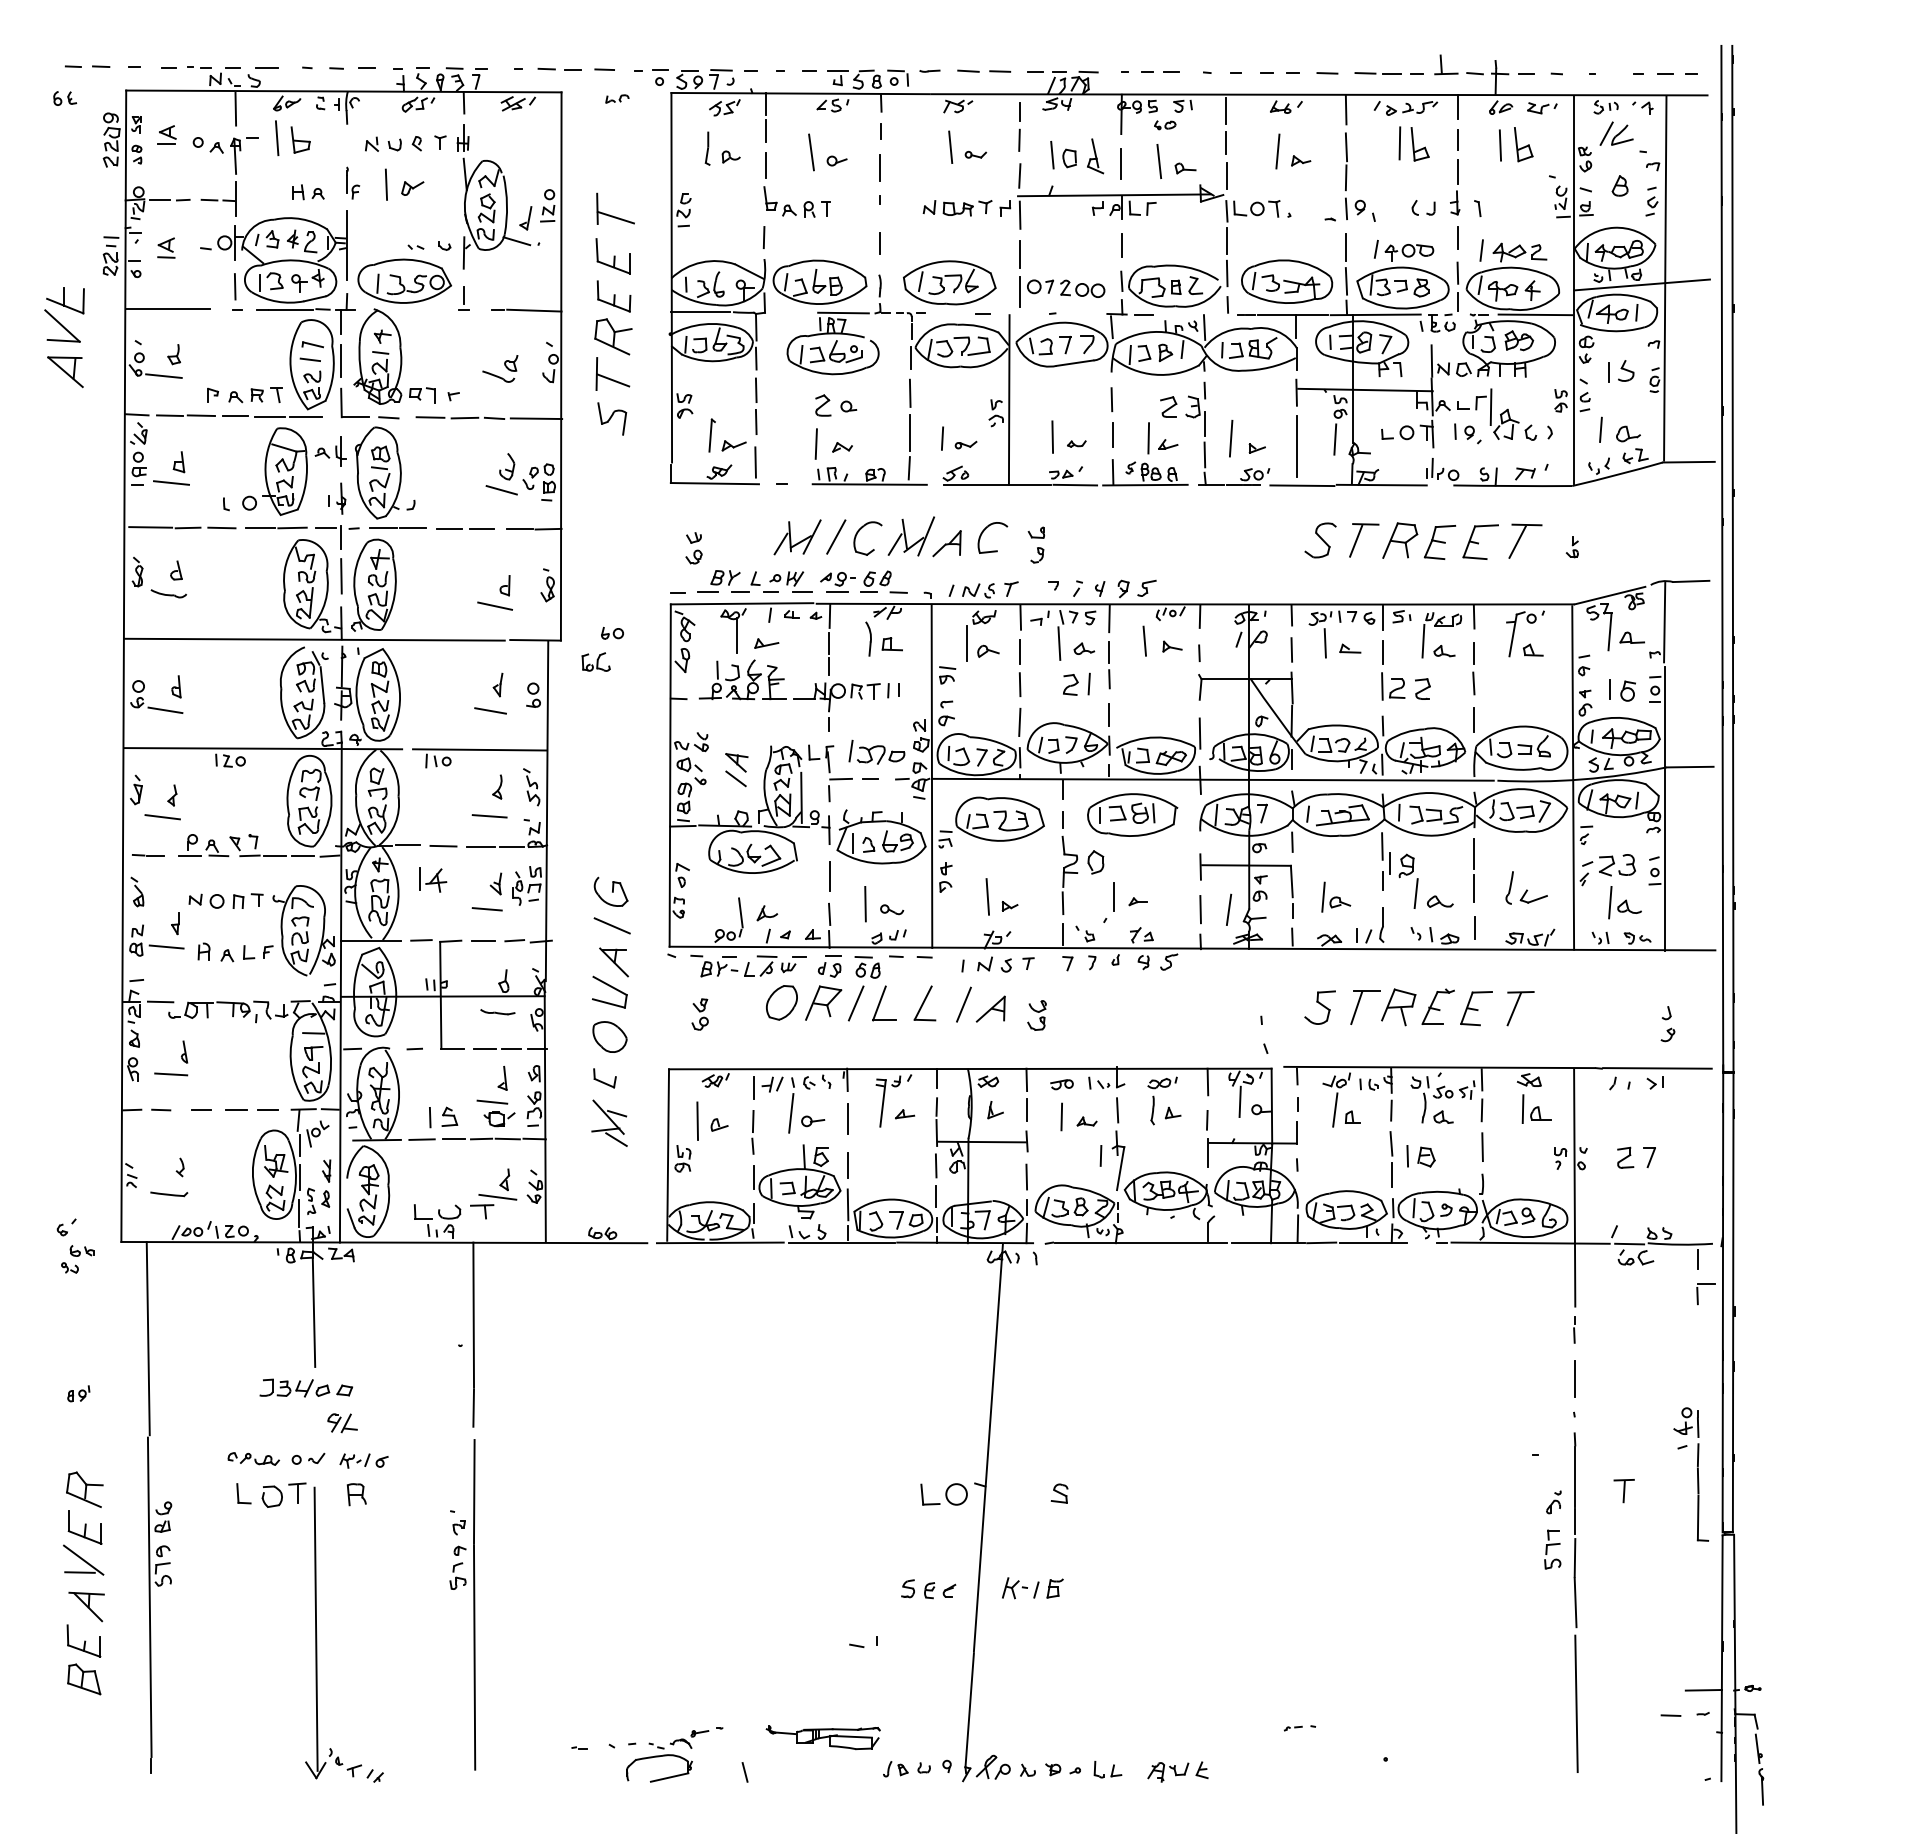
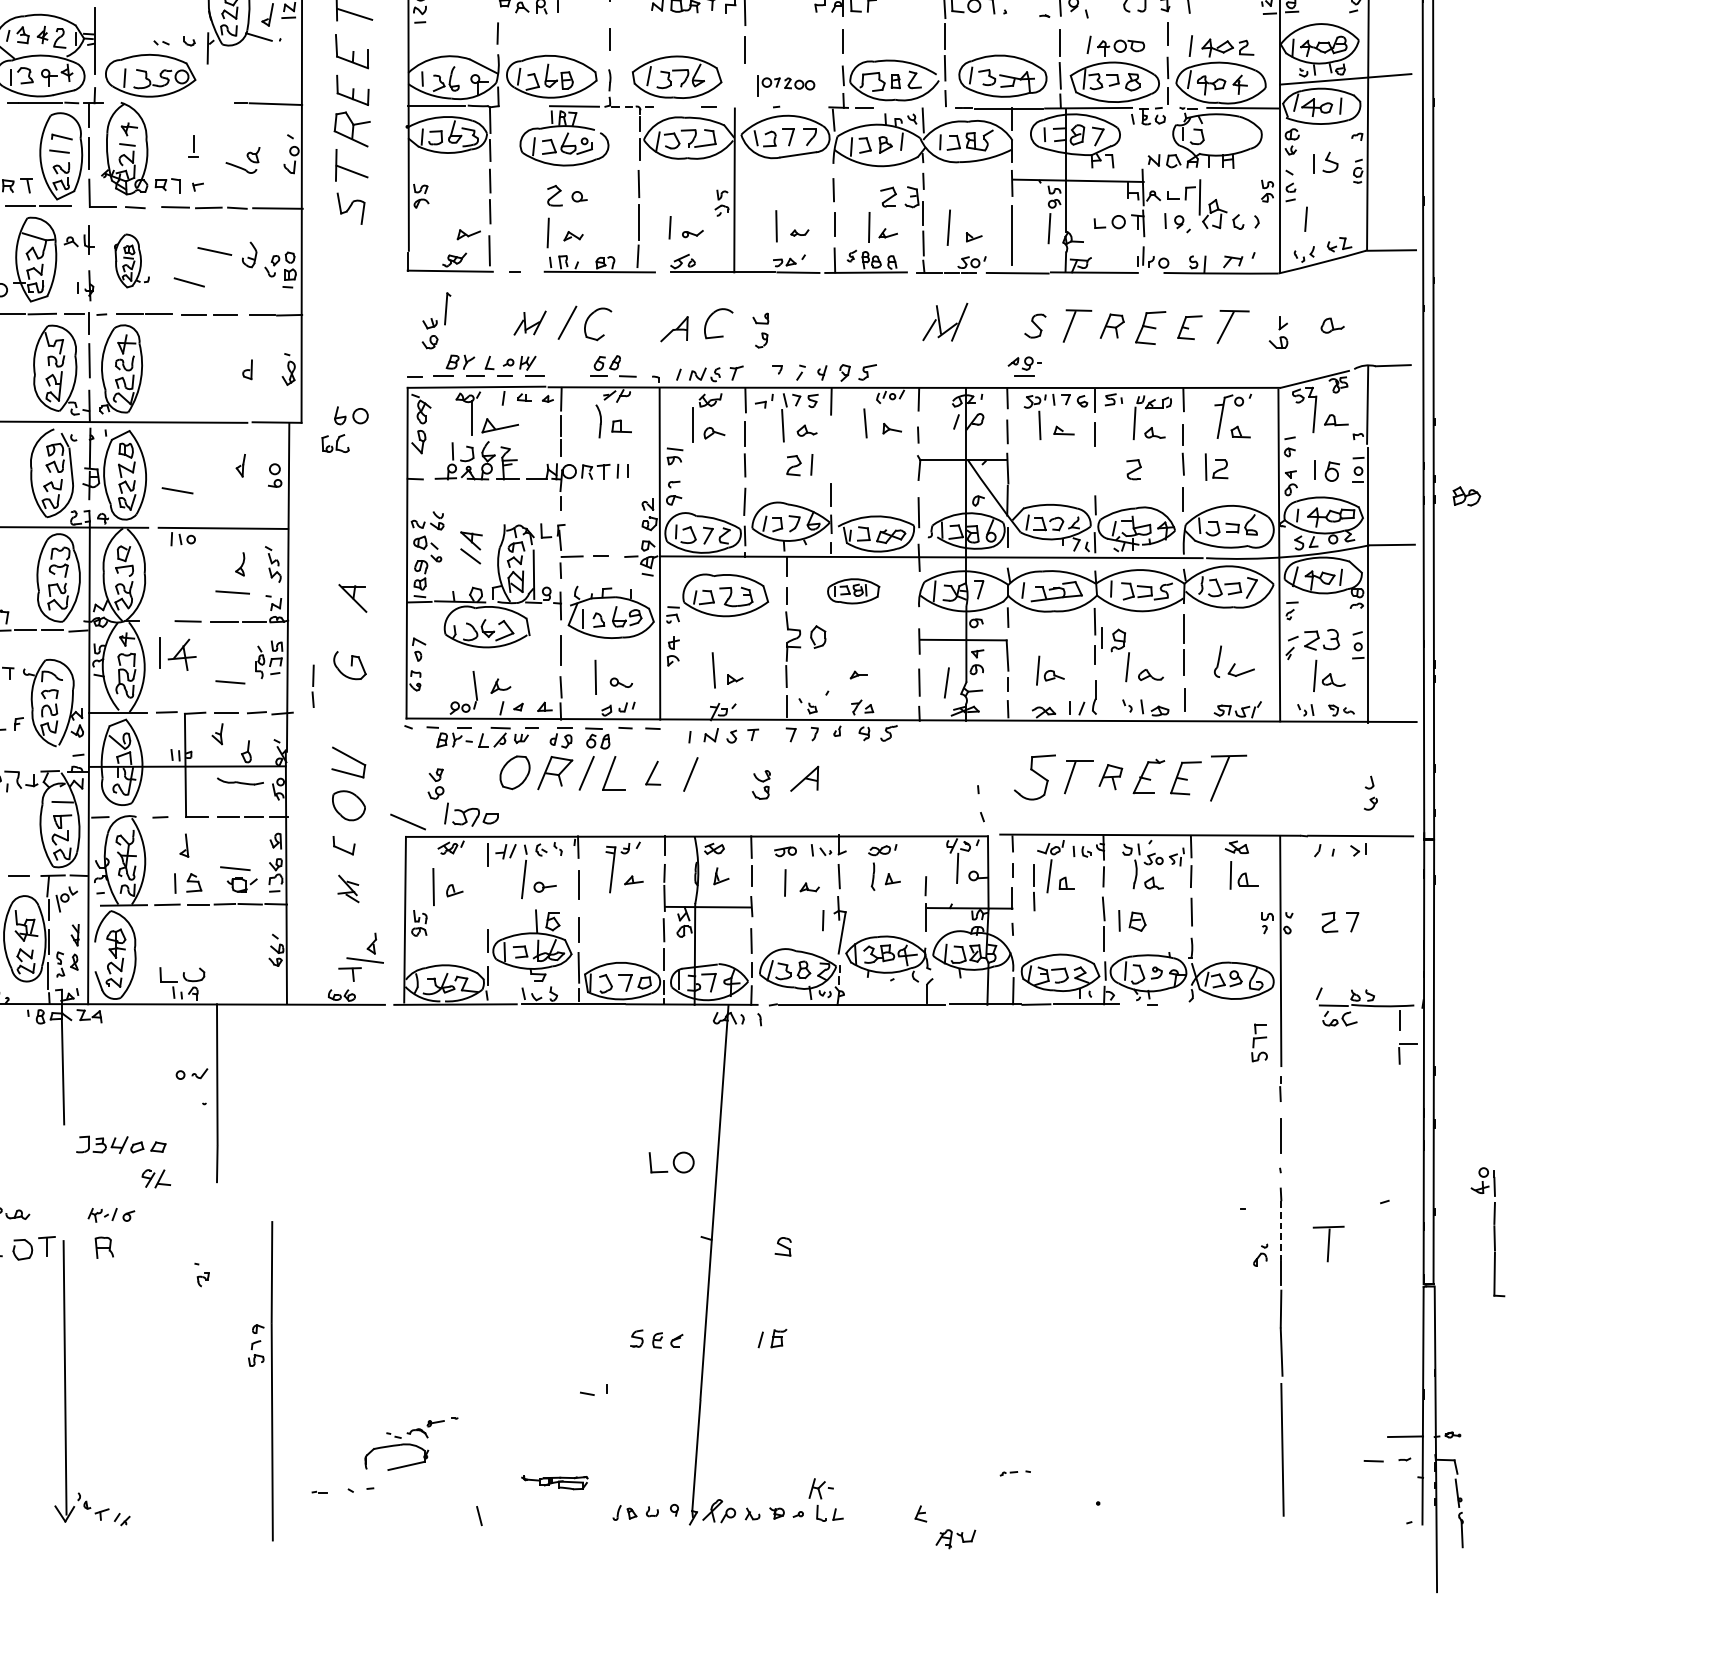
part: (1062, 291) -> (786, 85), size x0.7
part: (463, 298) -> (192, 146), moved
part: (1519, 340) -> (1466, 496), moved
line: (1431, 360) -> (1142, 152), removed
part: (1628, 433) -> (1332, 325), moved
part: (711, 435) -> (446, 308), moved
part: (385, 472) -> (132, 260), size x0.6
line: (501, 490) -> (189, 282), moved
part: (910, 536) -> (944, 322), moved
part: (797, 537) -> (530, 323), size x0.7
part: (1320, 540) -> (1035, 326), size x0.7
part: (1400, 540) -> (1112, 326), size x0.7
part: (1480, 541) -> (1189, 327), size x0.7
part: (1571, 547) -> (1277, 332), size x1.6
part: (837, 582) -> (1024, 366), moved
line: (494, 605) -> (214, 250), moved
part: (612, 633) -> (351, 415), size x1.6
part: (766, 643) -> (500, 425), size x1.6
line: (1109, 663) -> (1034, 886), moved
part: (1393, 686) -> (1216, 467), moved
line: (490, 710) -> (177, 490), moved
part: (876, 751) -> (471, 813), moved
part: (1132, 814) -> (853, 590), size x0.6
line: (408, 845) -> (154, 620), removed
part: (433, 879) -> (178, 653), size x1.4
part: (495, 883) -> (217, 733), moved
line: (1114, 896) -> (836, 670), removed
line: (611, 925) -> (407, 821), moved
part: (613, 962) -> (352, 598), moved
part: (924, 1003) -> (652, 773), size x0.7
part: (1319, 1007) -> (1034, 777), size x1.4
part: (1398, 1007) -> (1110, 777), size x0.7
part: (990, 1008) -> (804, 778), moved
part: (1520, 1008) -> (1228, 778), size x1.4
part: (497, 1012) -> (240, 782), size x1.4
part: (502, 1078) -> (184, 845), moved
line: (1207, 1081) -> (926, 848), removed
part: (609, 1122) -> (348, 888), size x0.6
part: (752, 1132) -> (312, 686), moved
part: (493, 1193) -> (361, 956), moved
line: (1530, 1242) -> (1238, 1004), removed
part: (306, 1387) -> (121, 1144), moved
part: (342, 1423) -> (156, 1179), moved
part: (308, 1458) -> (191, 1073), moved
part: (1691, 1474) -> (1488, 1232), moved
line: (1574, 1477) -> (1280, 1231), solid -> dashed
part: (1623, 1491) -> (1327, 1244), size x1.6
part: (943, 1494) -> (671, 1162), moved
part: (1552, 1549) -> (1259, 1042), moved
part: (1014, 1588) -> (820, 1489), moved
part: (473, 1604) -> (271, 1380), moved
part: (822, 1737) -> (554, 1482), size x0.6
part: (674, 1754) -> (411, 1443), moved
part: (1168, 1772) -> (956, 1539), moved

